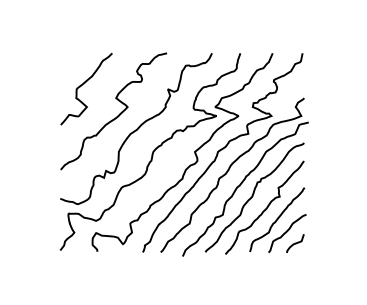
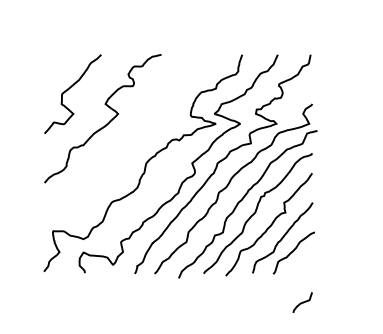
curve: (136, 128) -> (127, 137), removed
curve: (295, 243) -> (302, 302), moved

